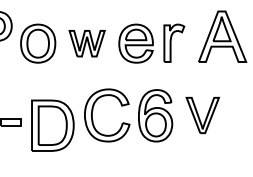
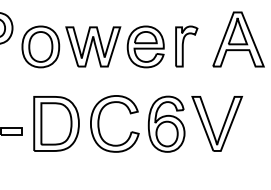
part: (87, 43) -> (93, 46), size x1.43
part: (202, 115) -> (217, 123), size x1.43
part: (52, 125) -> (56, 123), moved

